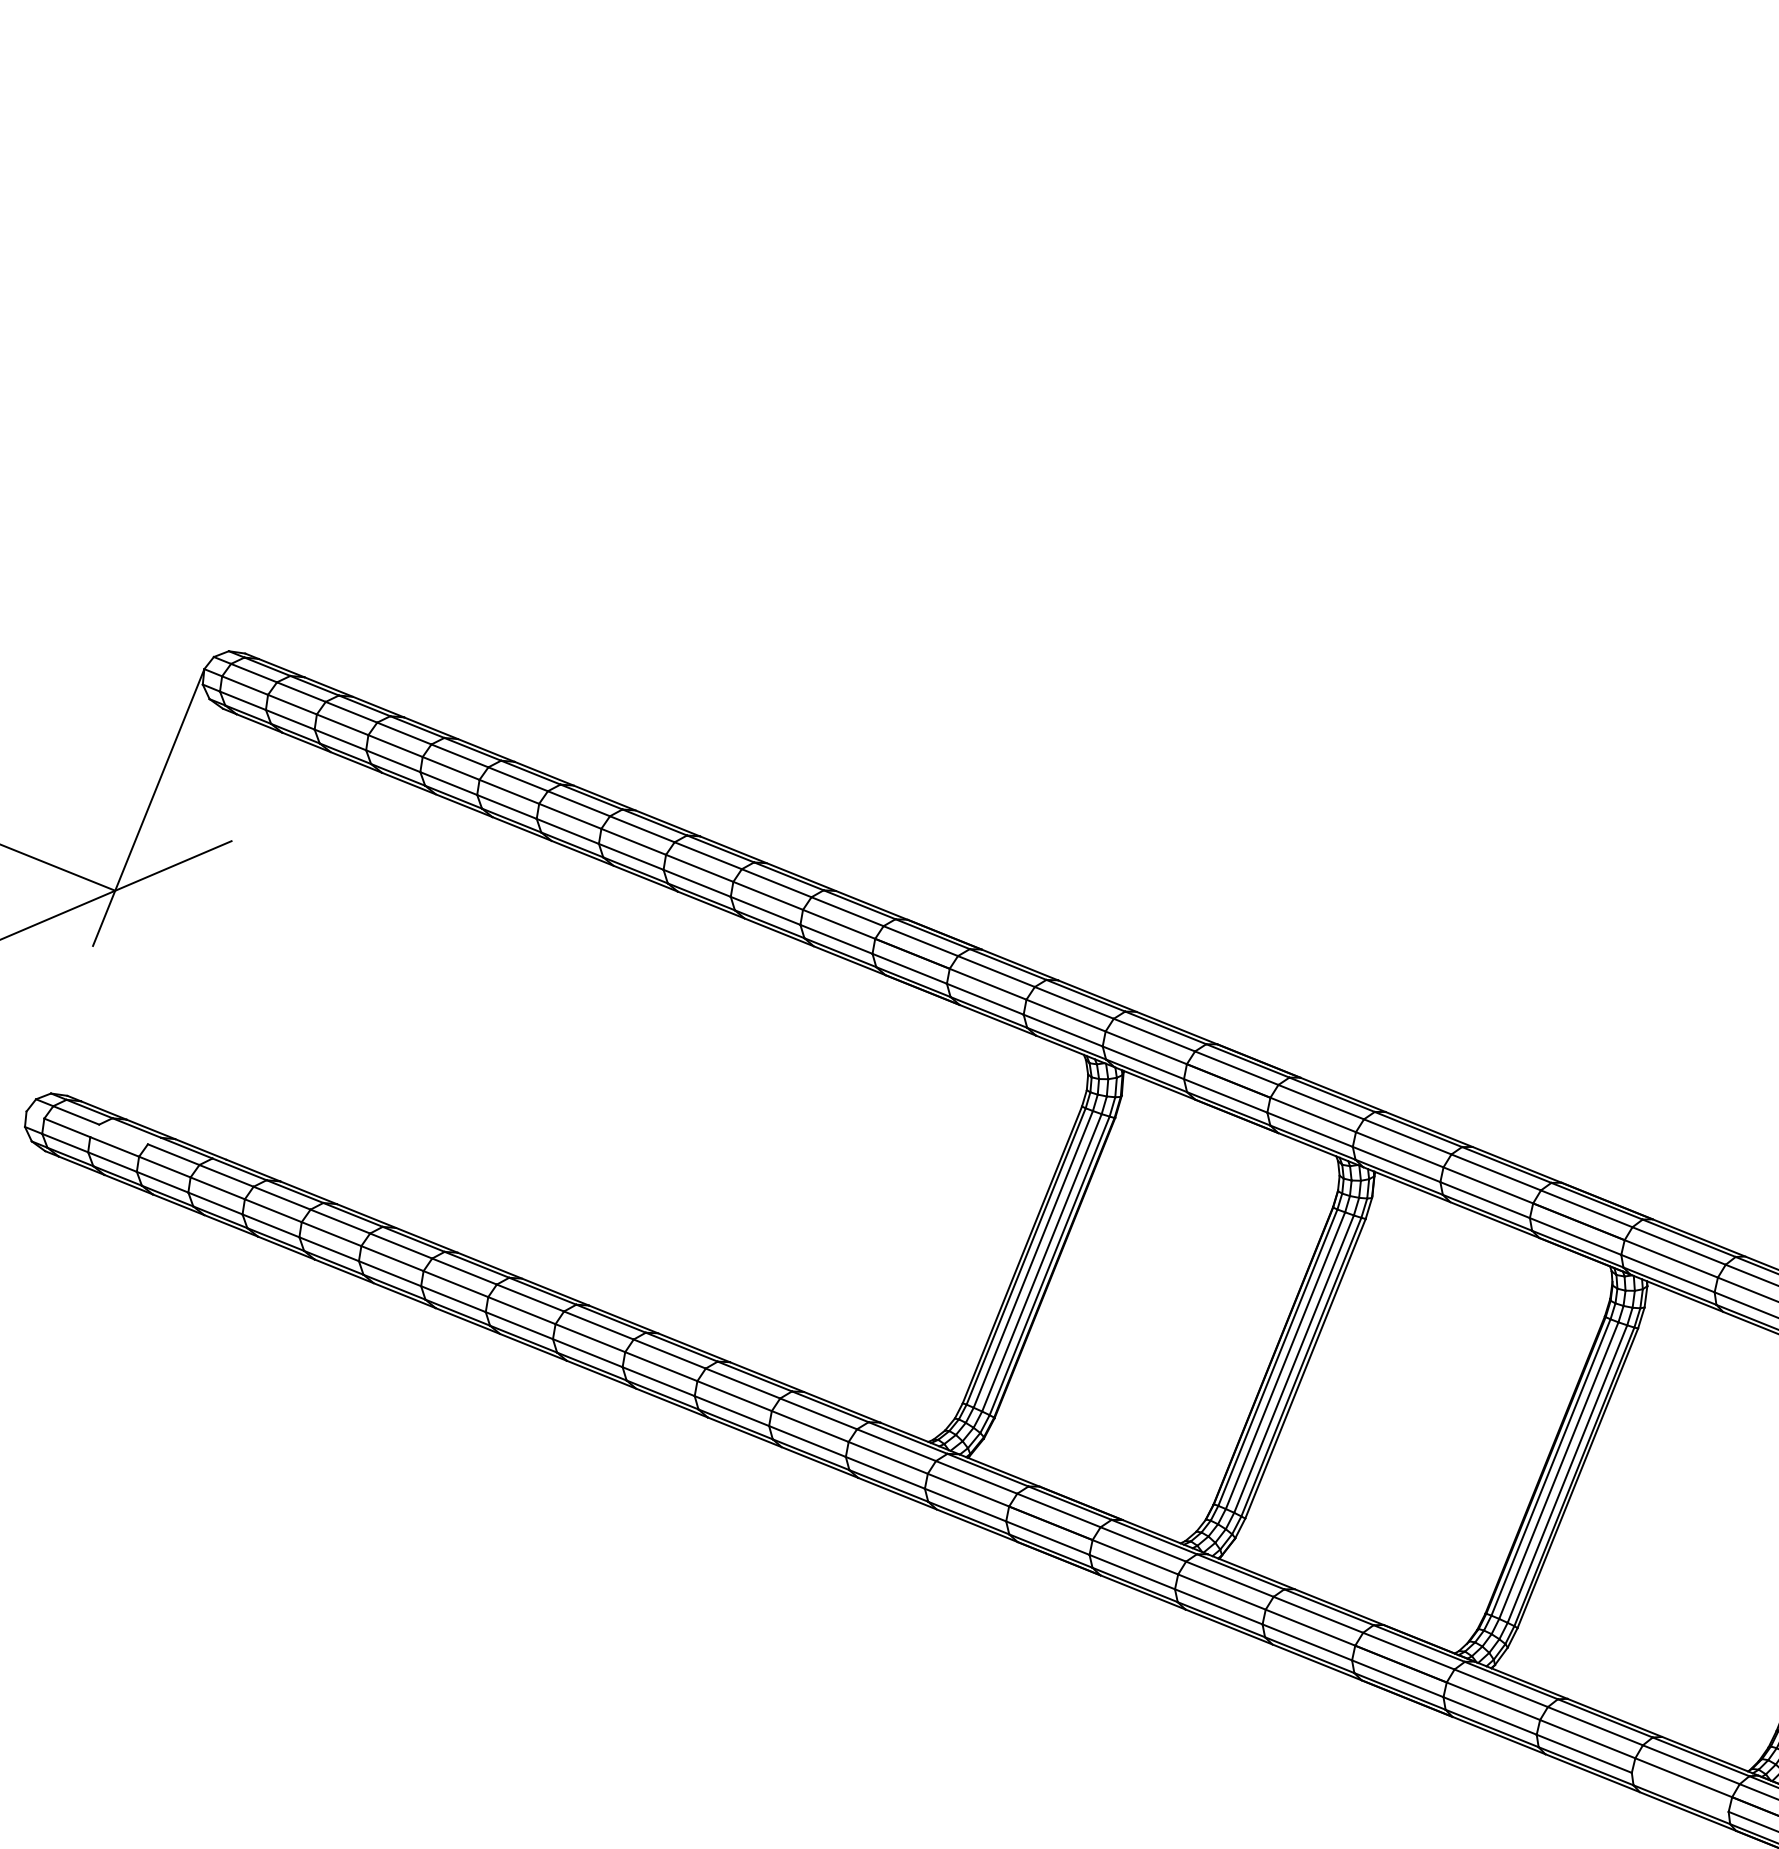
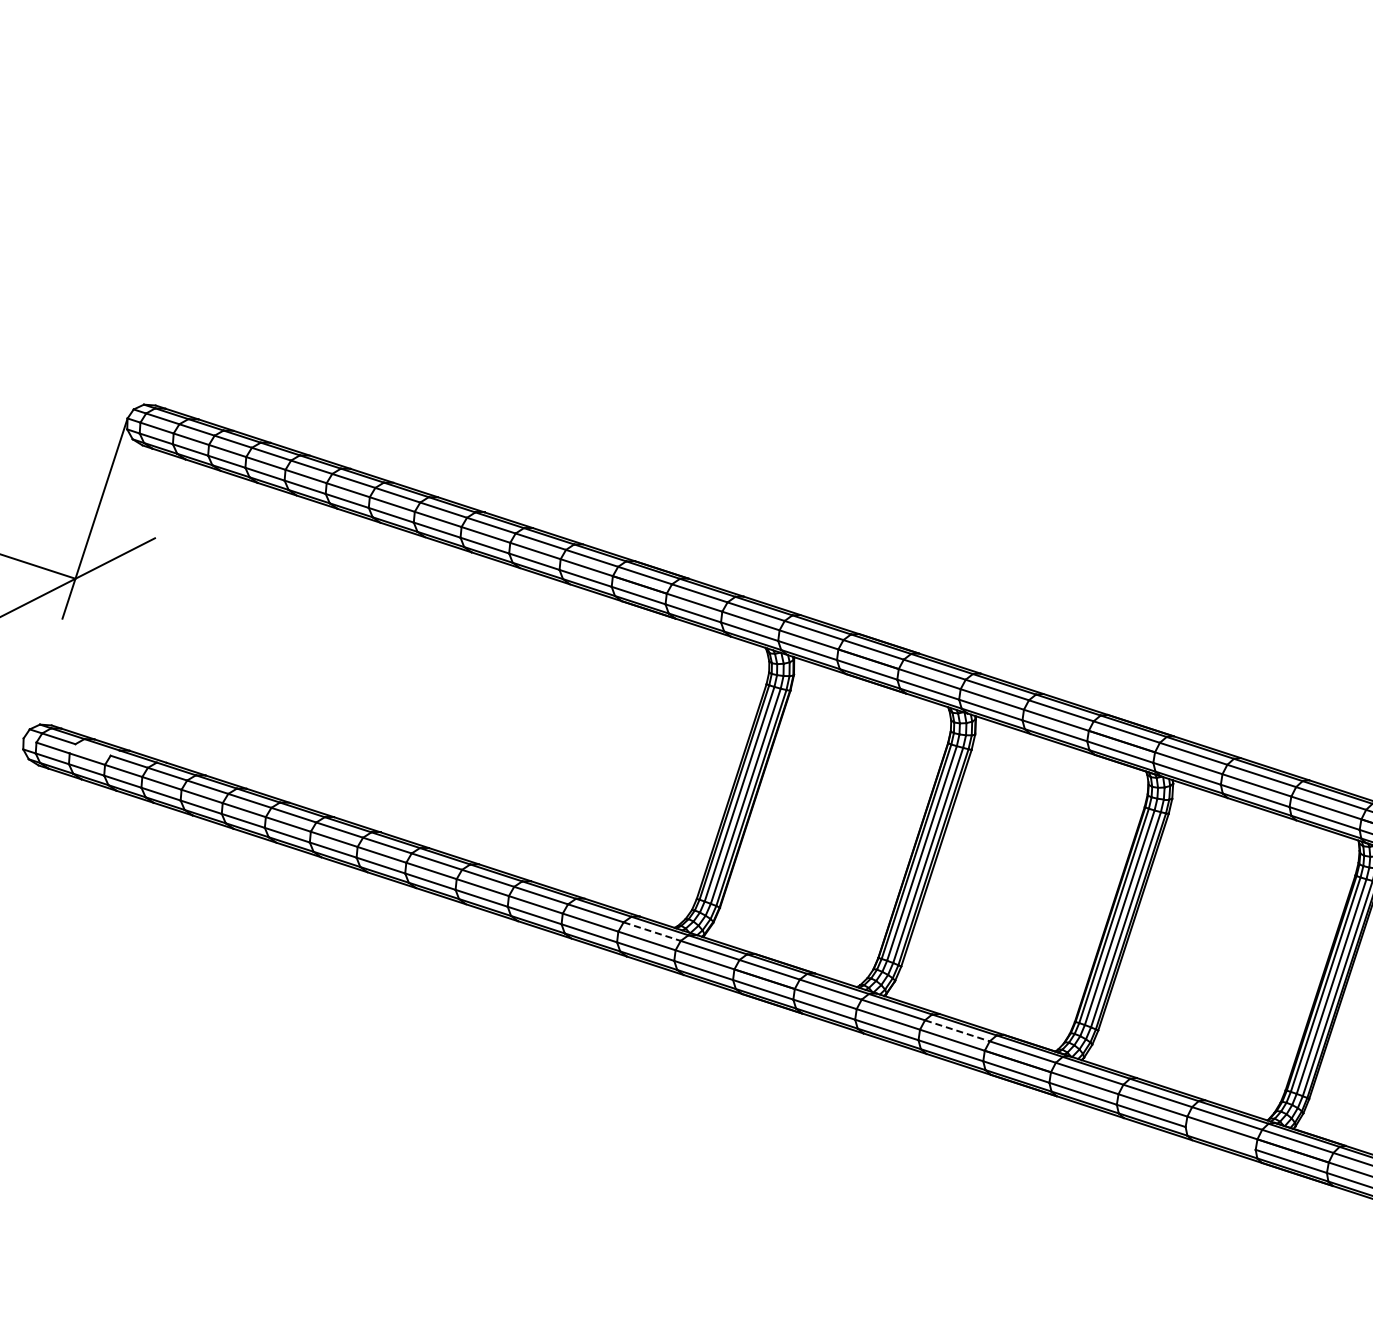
line: (896, 1445) -> (652, 931), solid -> dashed
line: (1318, 1614) -> (957, 1030), solid -> dashed

